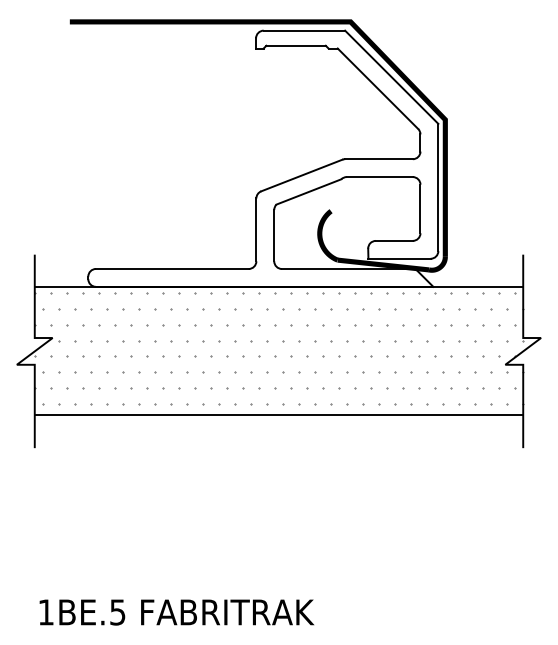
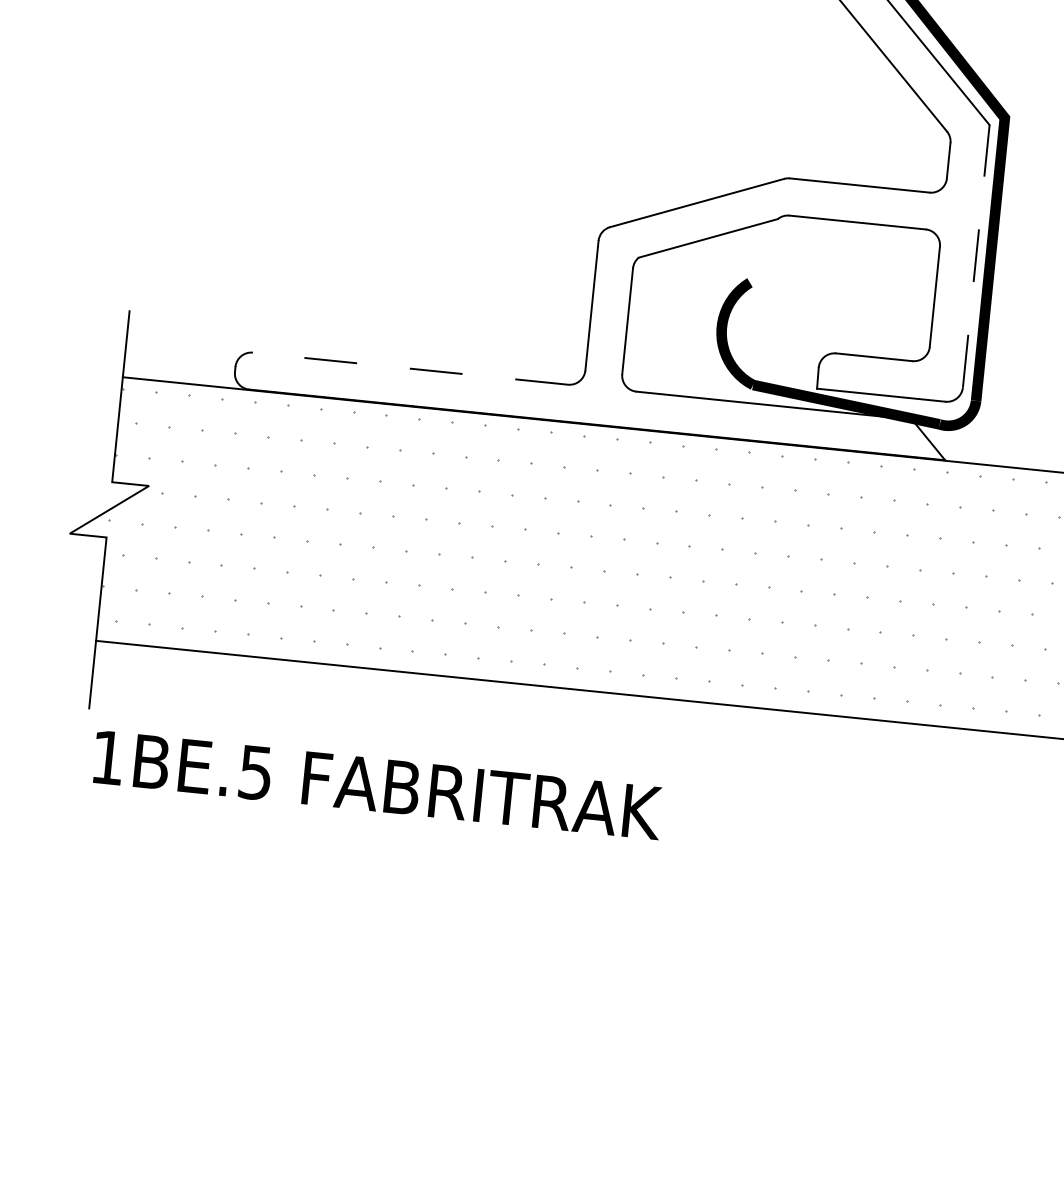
line: (438, 187) -> (976, 256), solid -> dashed
line: (171, 269) -> (408, 369), solid -> dashed
text: (176, 612) -> (376, 785), moved

